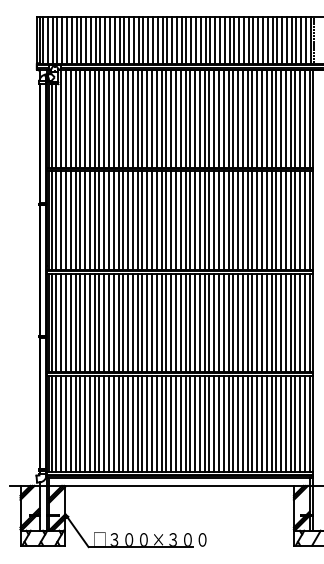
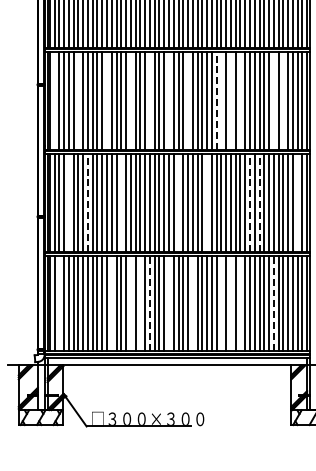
line: (56, 220) -> (54, 100), removed
line: (80, 220) -> (78, 100), removed
line: (109, 220) -> (107, 100), removed
line: (132, 220) -> (130, 100), removed
line: (152, 220) -> (150, 100), removed
line: (171, 220) -> (169, 100), removed
line: (190, 220) -> (188, 100), removed
line: (218, 220) -> (216, 100), solid -> dashed
line: (223, 220) -> (221, 100), removed
line: (233, 220) -> (231, 100), removed
line: (242, 220) -> (240, 100), removed
line: (276, 220) -> (273, 100), removed
line: (285, 220) -> (282, 100), removed
line: (70, 322) -> (68, 202), removed
line: (89, 322) -> (87, 202), solid -> dashed
line: (123, 322) -> (121, 202), removed
line: (180, 322) -> (178, 202), removed
line: (209, 322) -> (207, 202), removed
line: (252, 322) -> (250, 202), solid -> dashed
line: (262, 322) -> (260, 202), solid -> dashed
line: (300, 322) -> (297, 202), removed
line: (61, 423) -> (59, 303), removed
line: (113, 423) -> (111, 303), removed
line: (132, 423) -> (130, 303), removed
line: (142, 423) -> (140, 303), removed
line: (152, 423) -> (150, 303), solid -> dashed
line: (171, 423) -> (169, 303), removed
line: (195, 423) -> (193, 303), removed
line: (223, 423) -> (221, 303), removed
line: (233, 423) -> (231, 303), removed
line: (242, 423) -> (240, 303), removed
line: (276, 423) -> (273, 303), solid -> dashed

